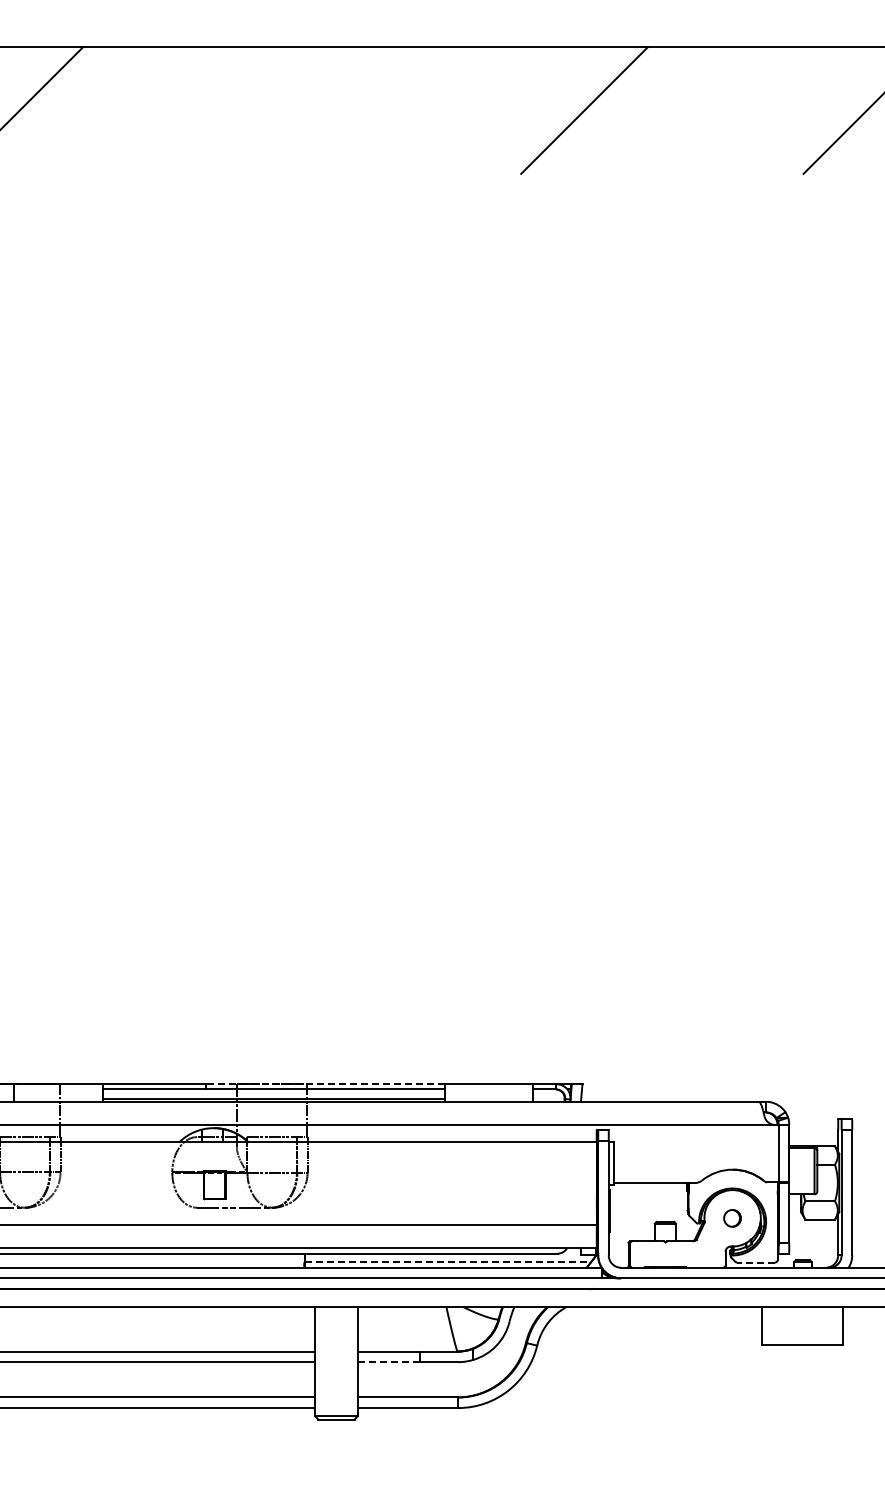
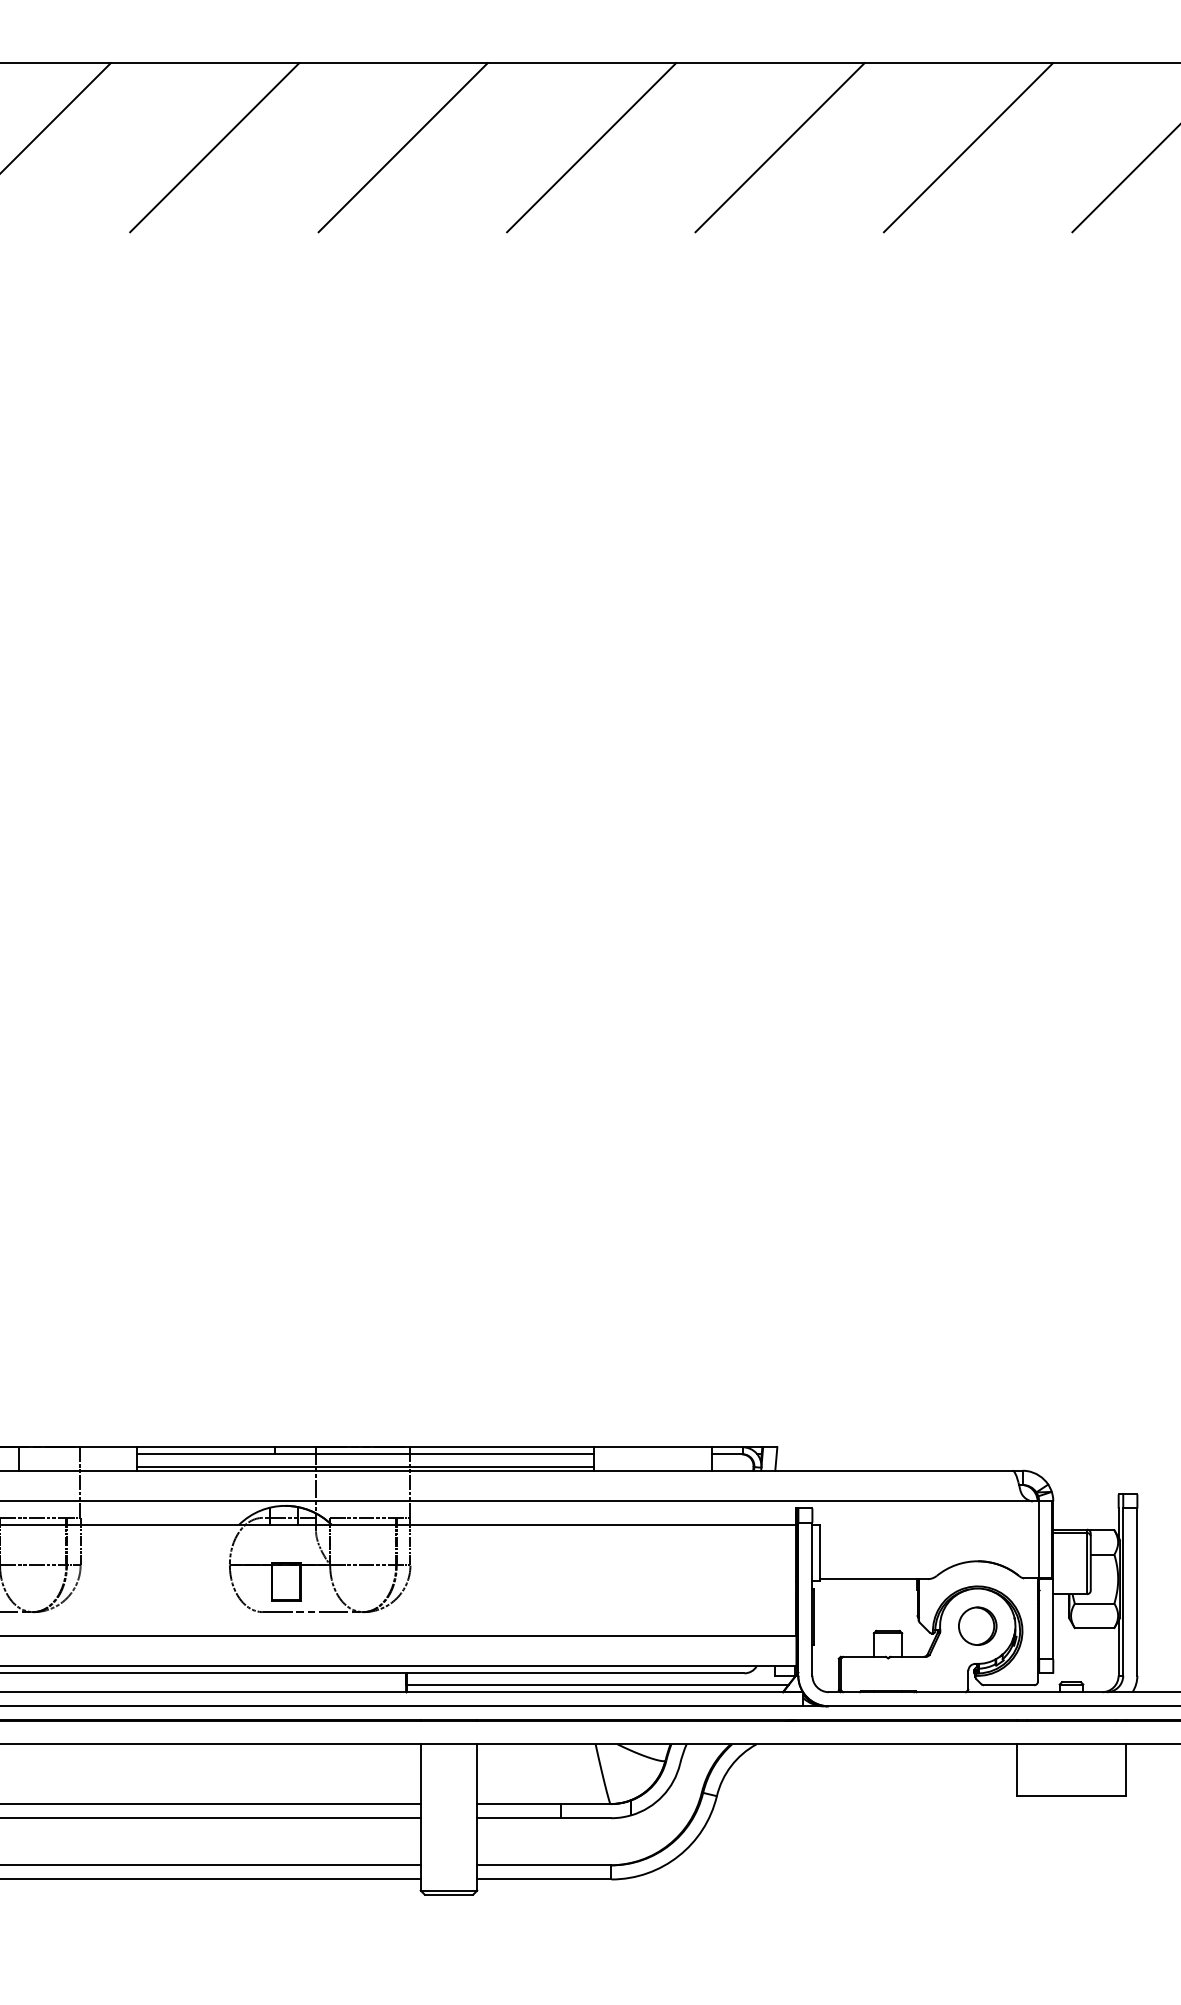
line: (160, 110) -> (214, 147), added
line: (301, 110) -> (402, 147), added
line: (442, 110) -> (590, 147), added
line: (725, 110) -> (968, 147), added
line: (325, 1084) -> (434, 1447), dashed -> solid
circle: (732, 1218) -> (977, 1626), size x1.67
line: (448, 1262) -> (598, 1685), dashed -> solid
line: (756, 1262) -> (1009, 1685), dashed -> solid
line: (388, 1362) -> (518, 1818), dashed -> solid

